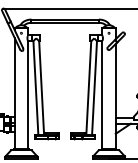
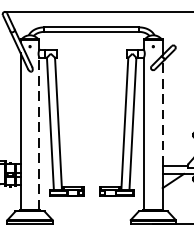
line: (115, 81) -> (162, 114), solid -> dashed
line: (28, 95) -> (40, 134), solid -> dashed

